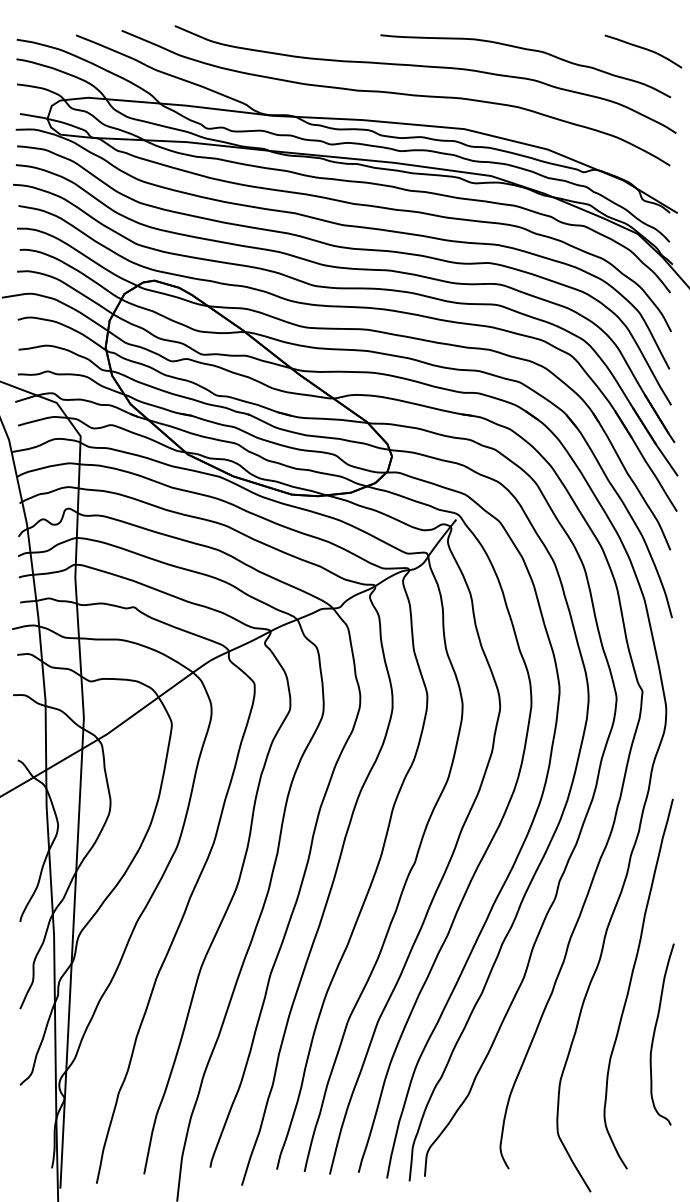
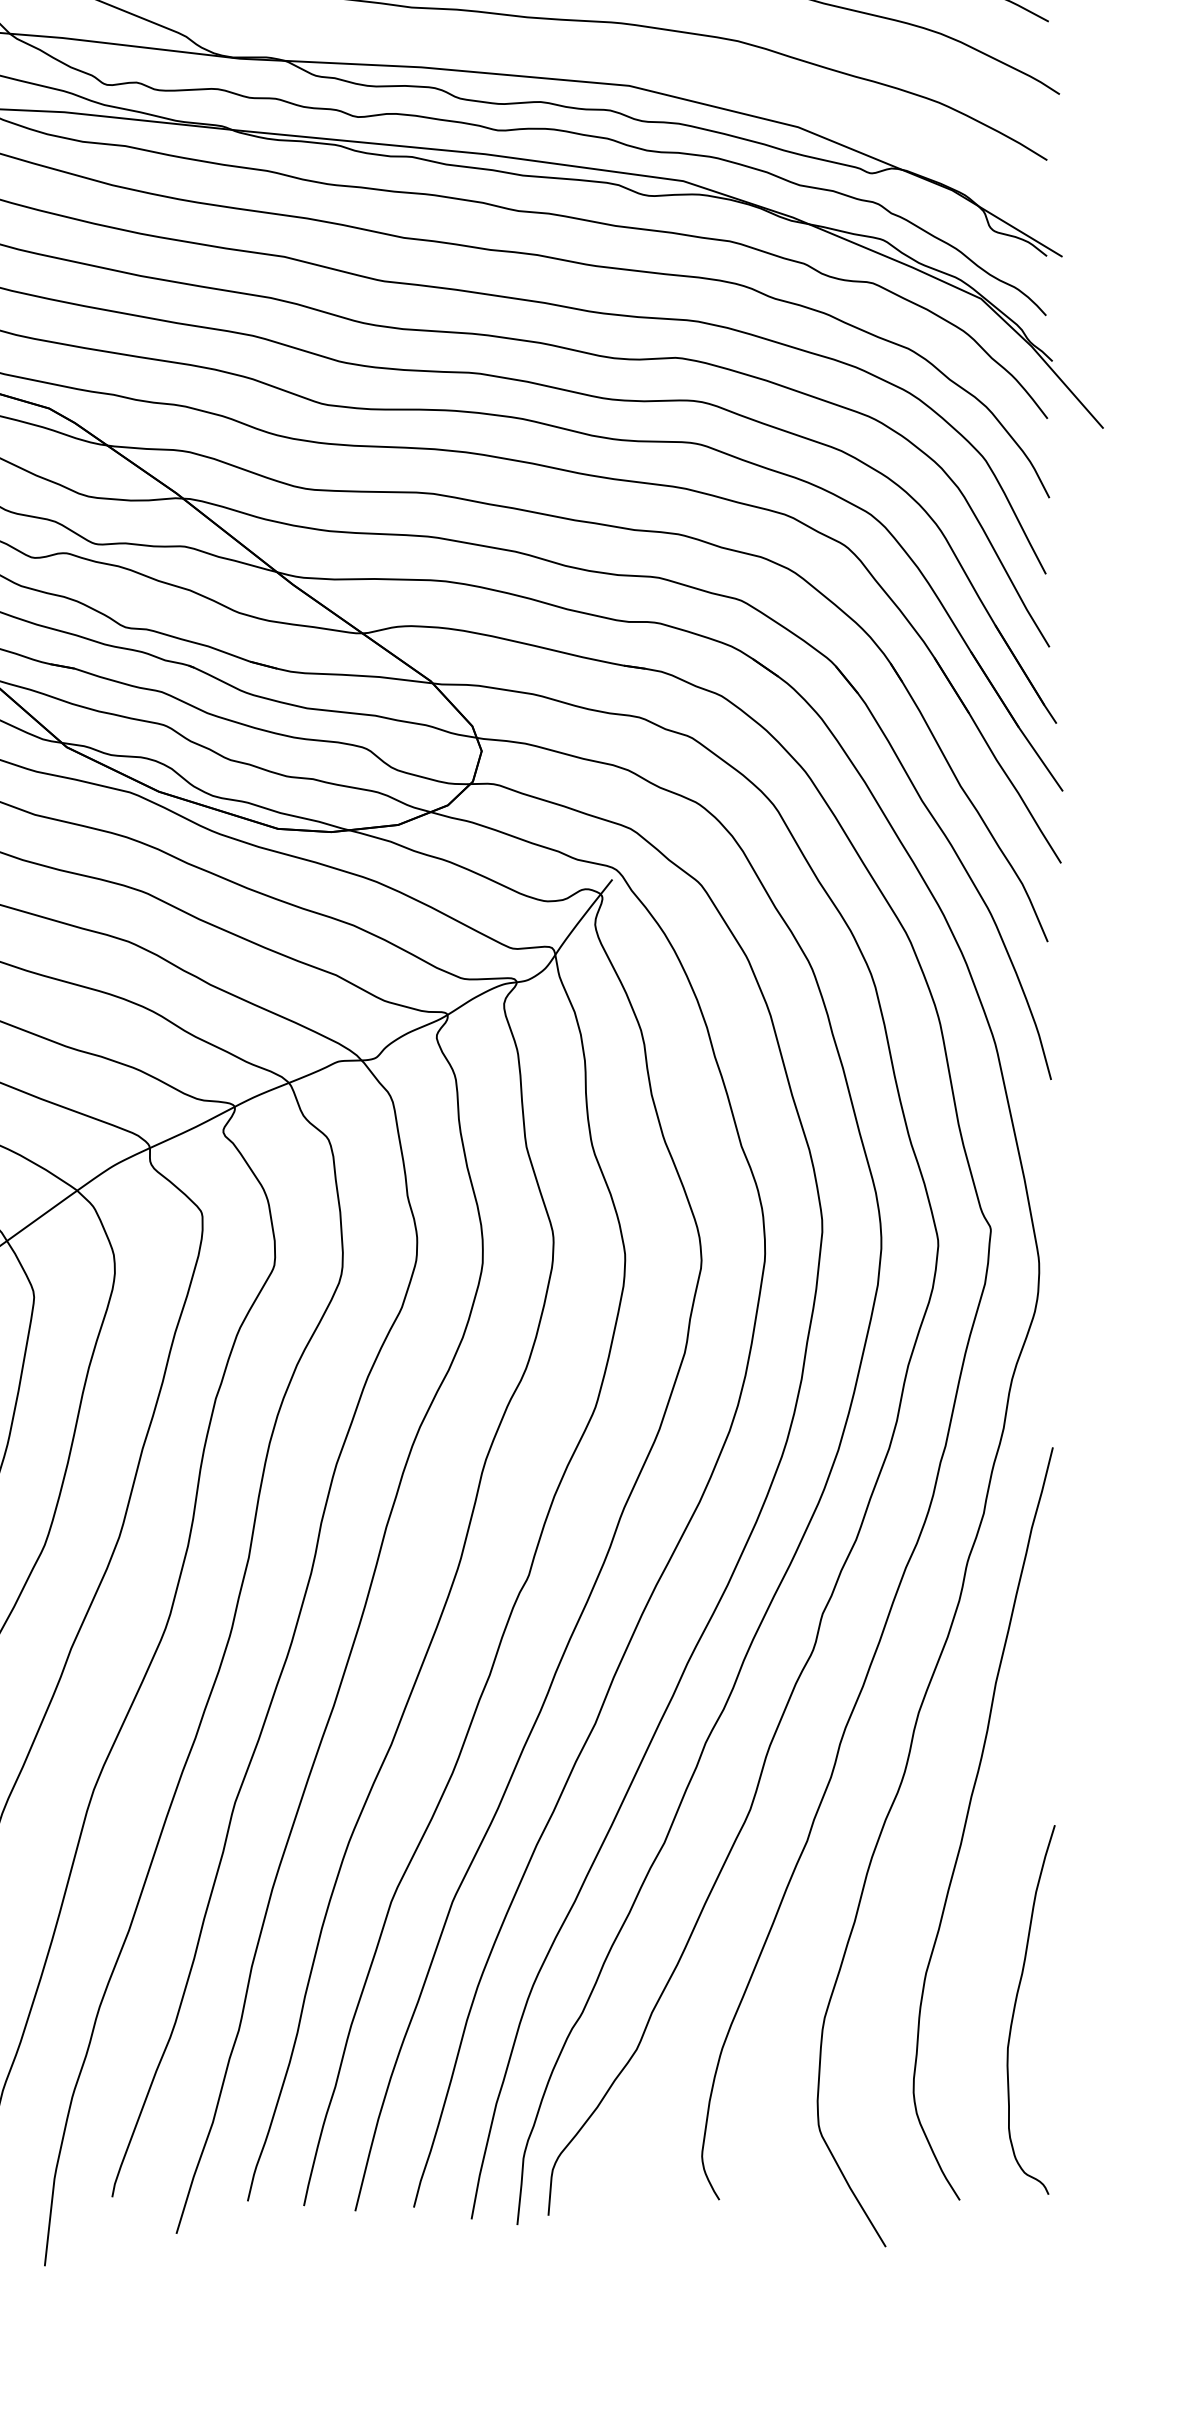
curve: (655, 1032) -> (1017, 2005), moved

